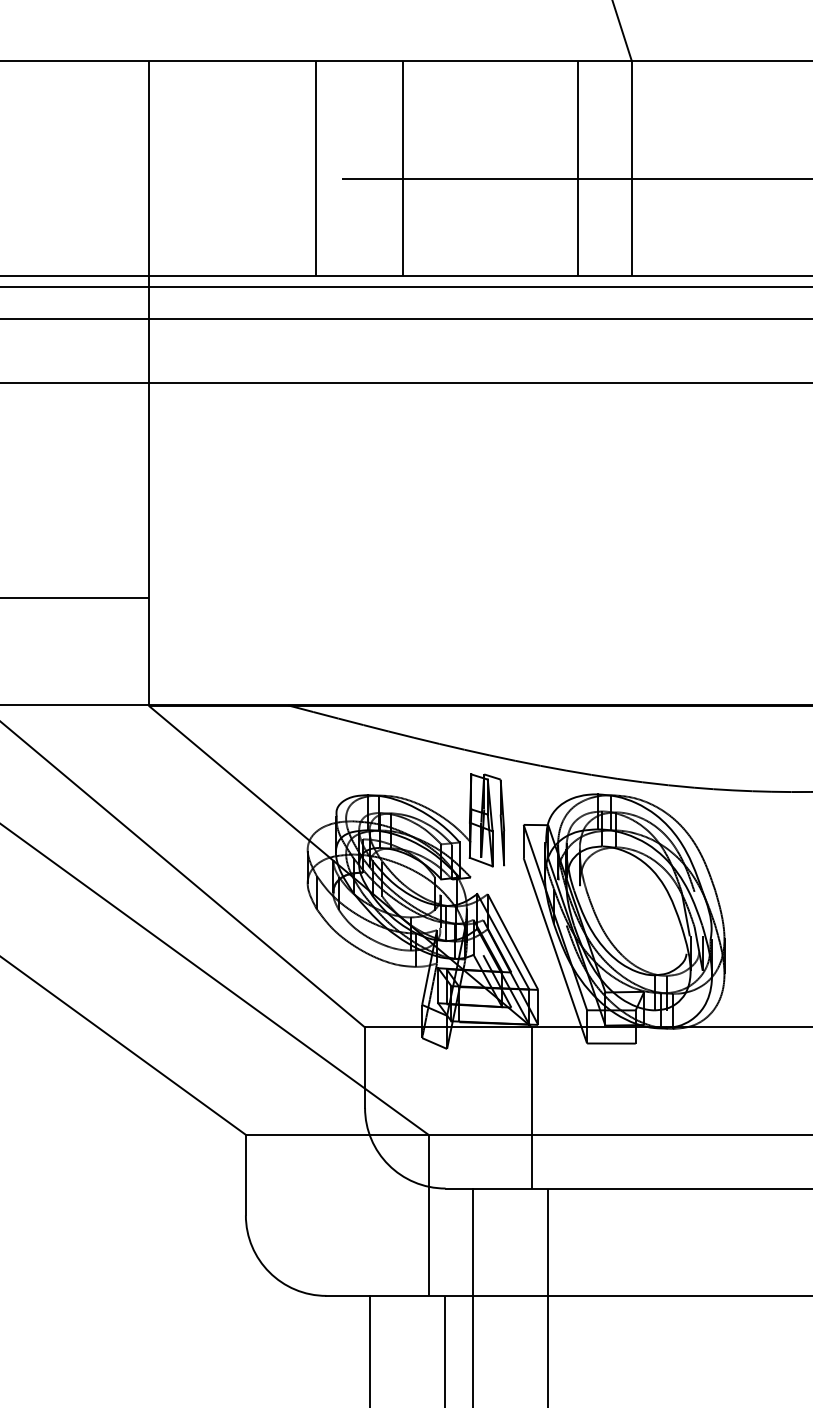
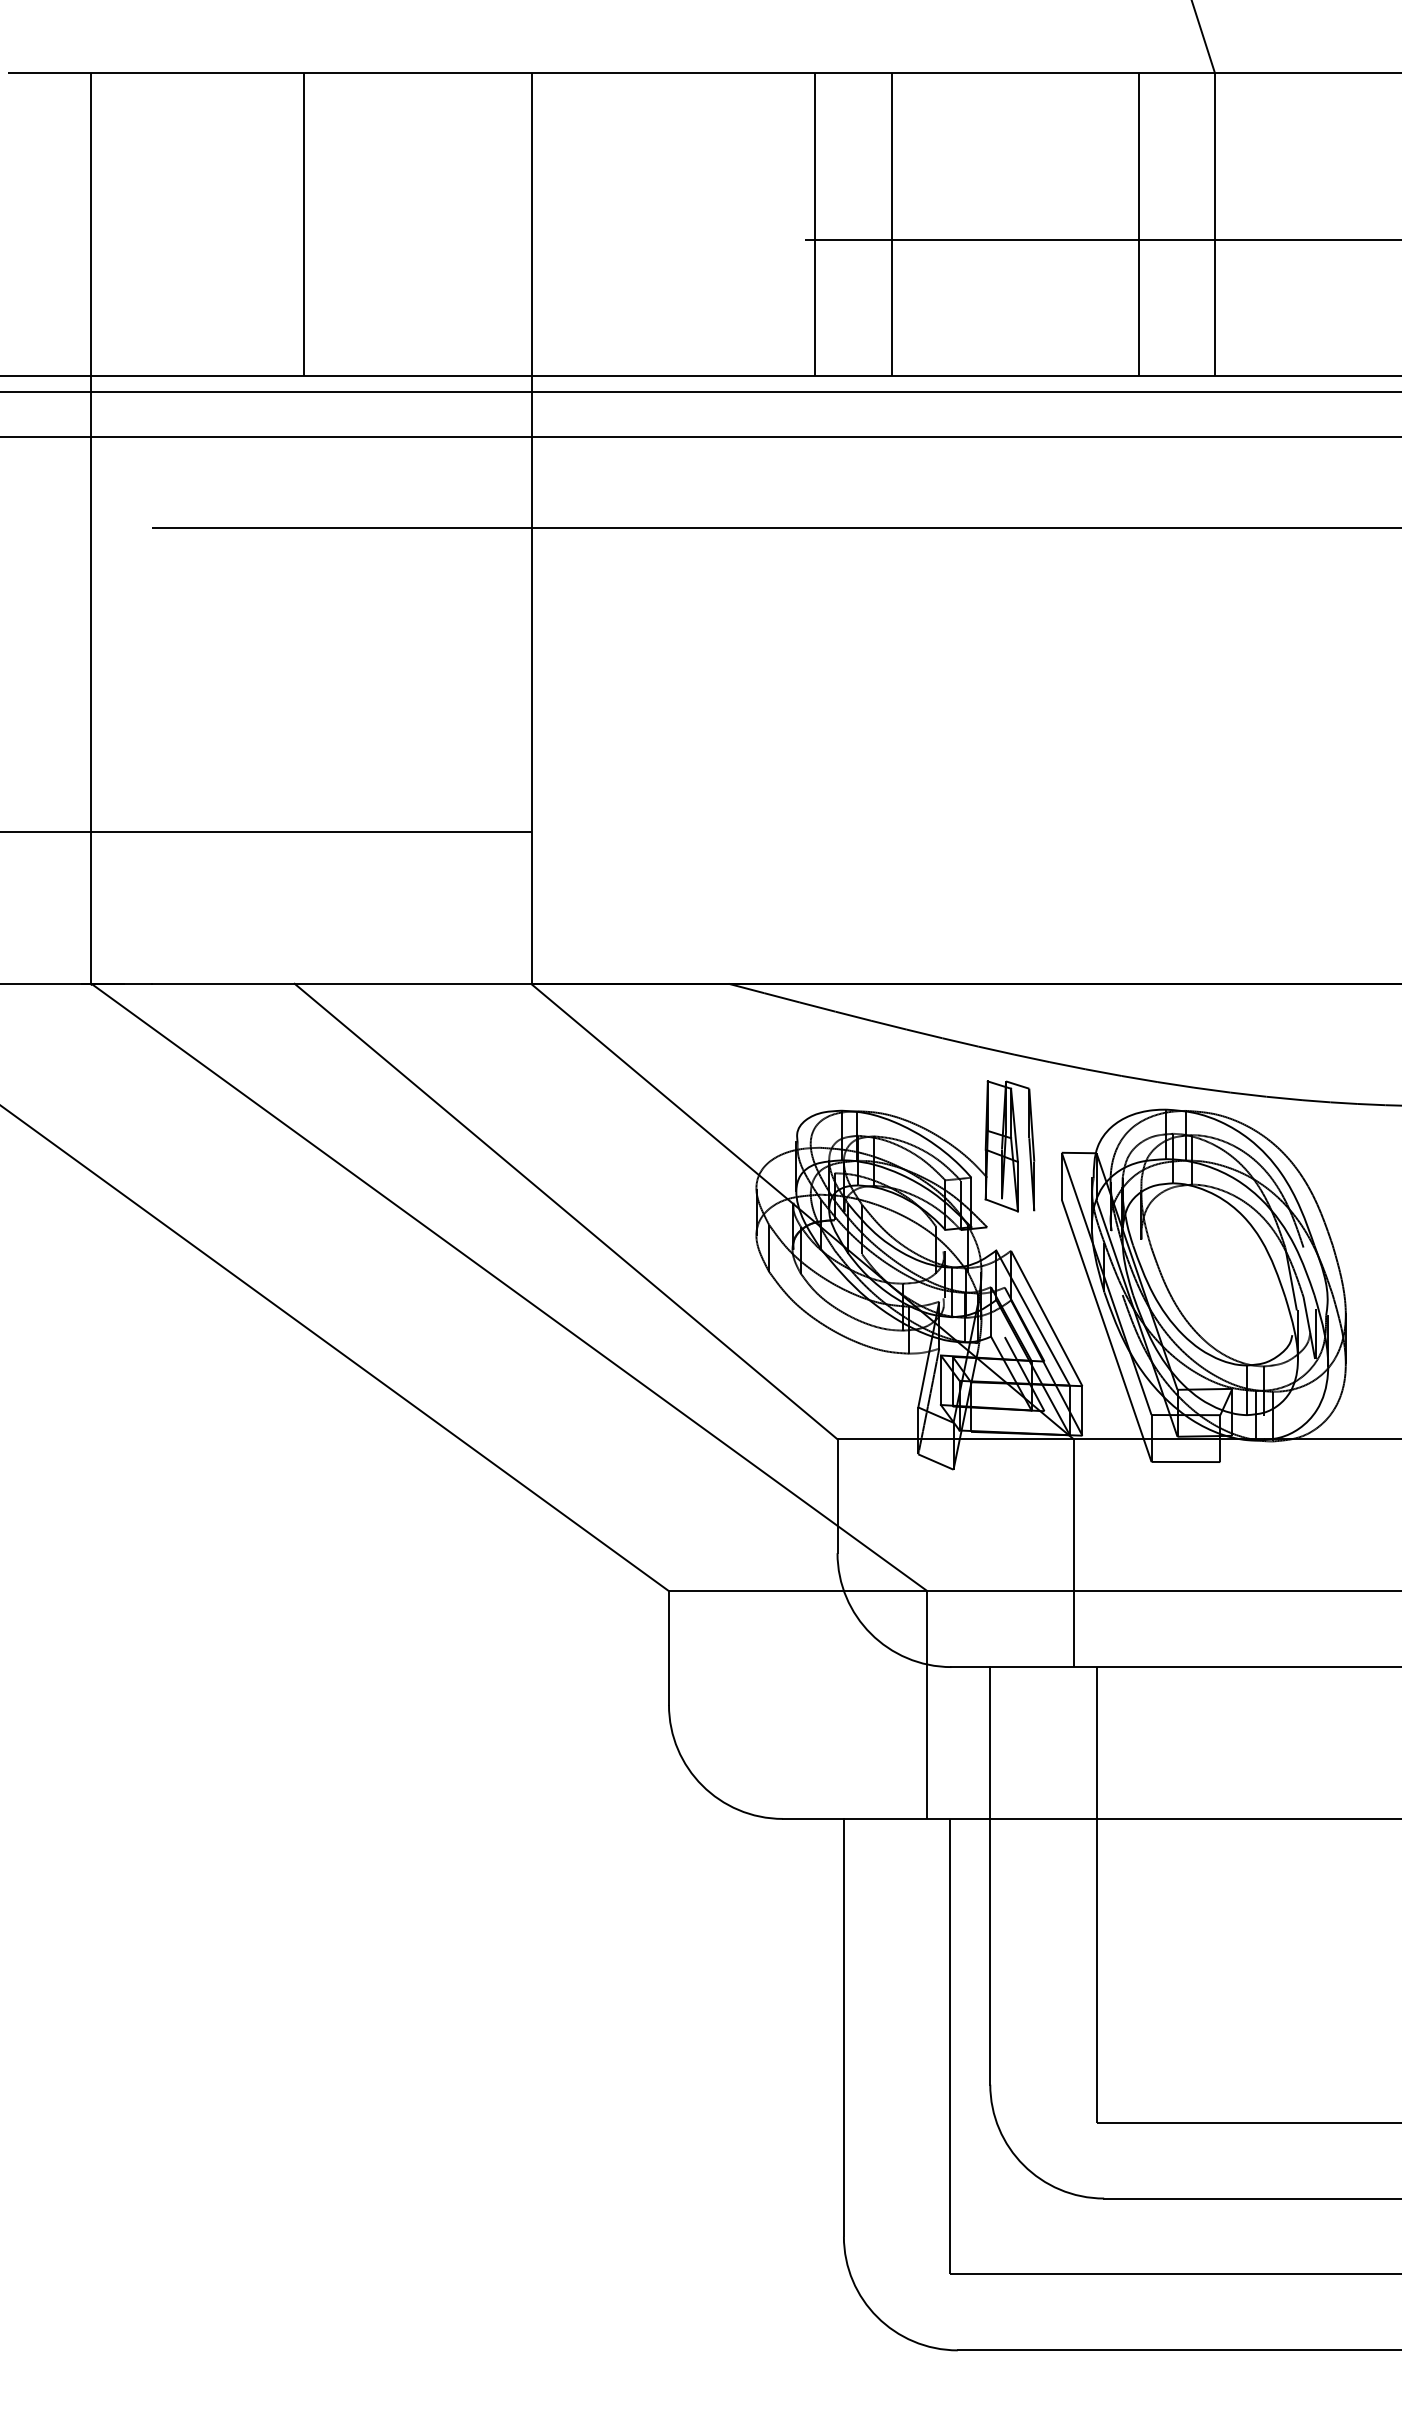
line: (316, 168) -> (814, 224), moved

